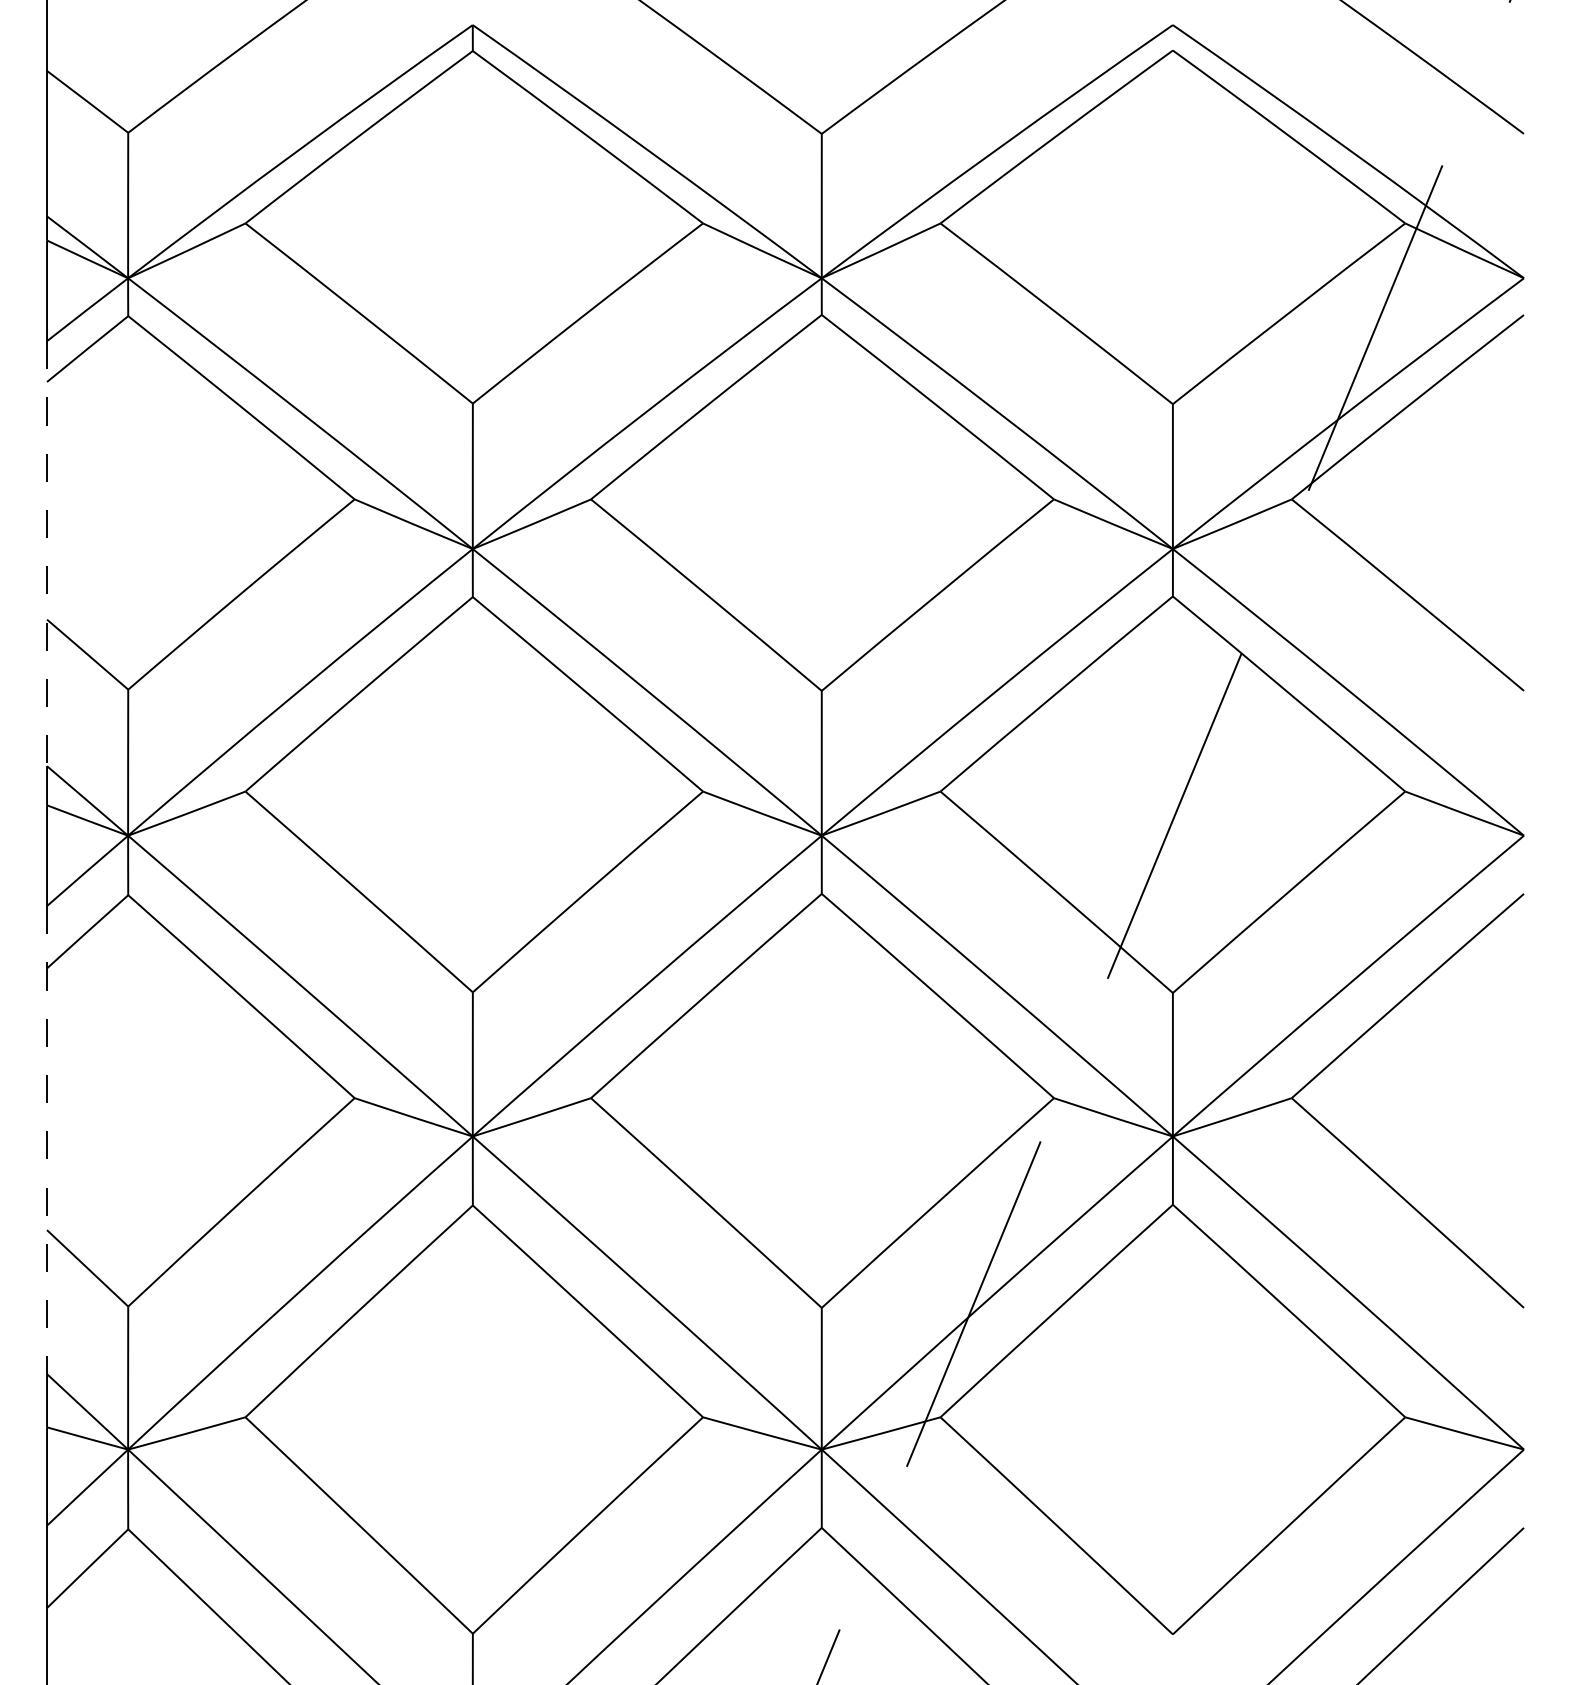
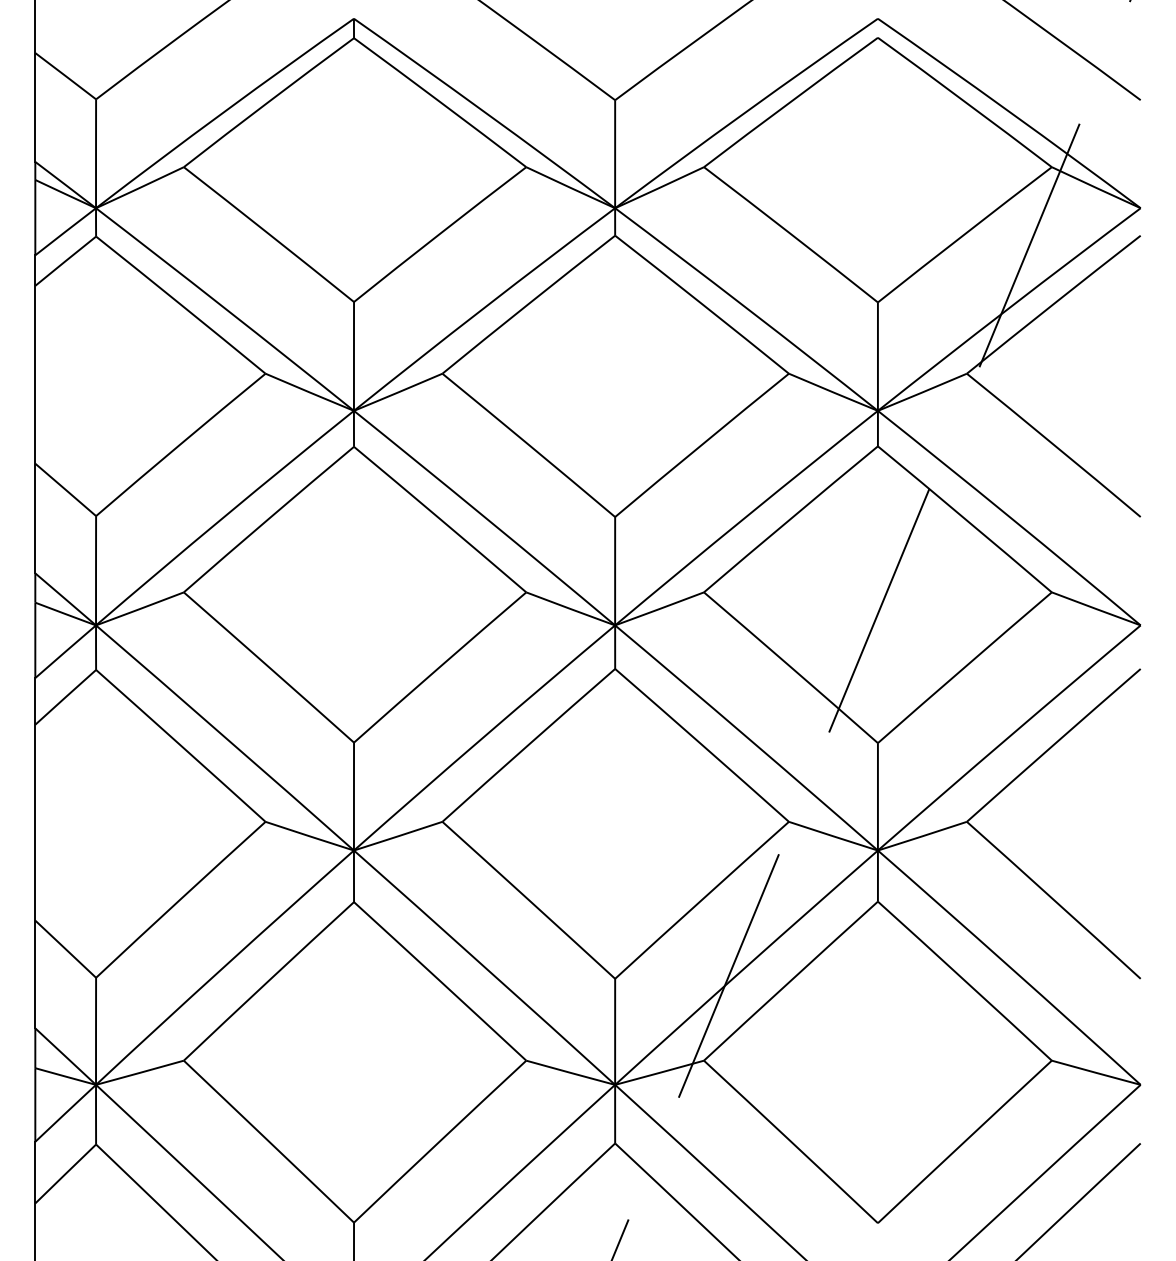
line: (47, 554) -> (35, 414), dashed -> solid
line: (47, 1140) -> (35, 853), dashed -> solid

